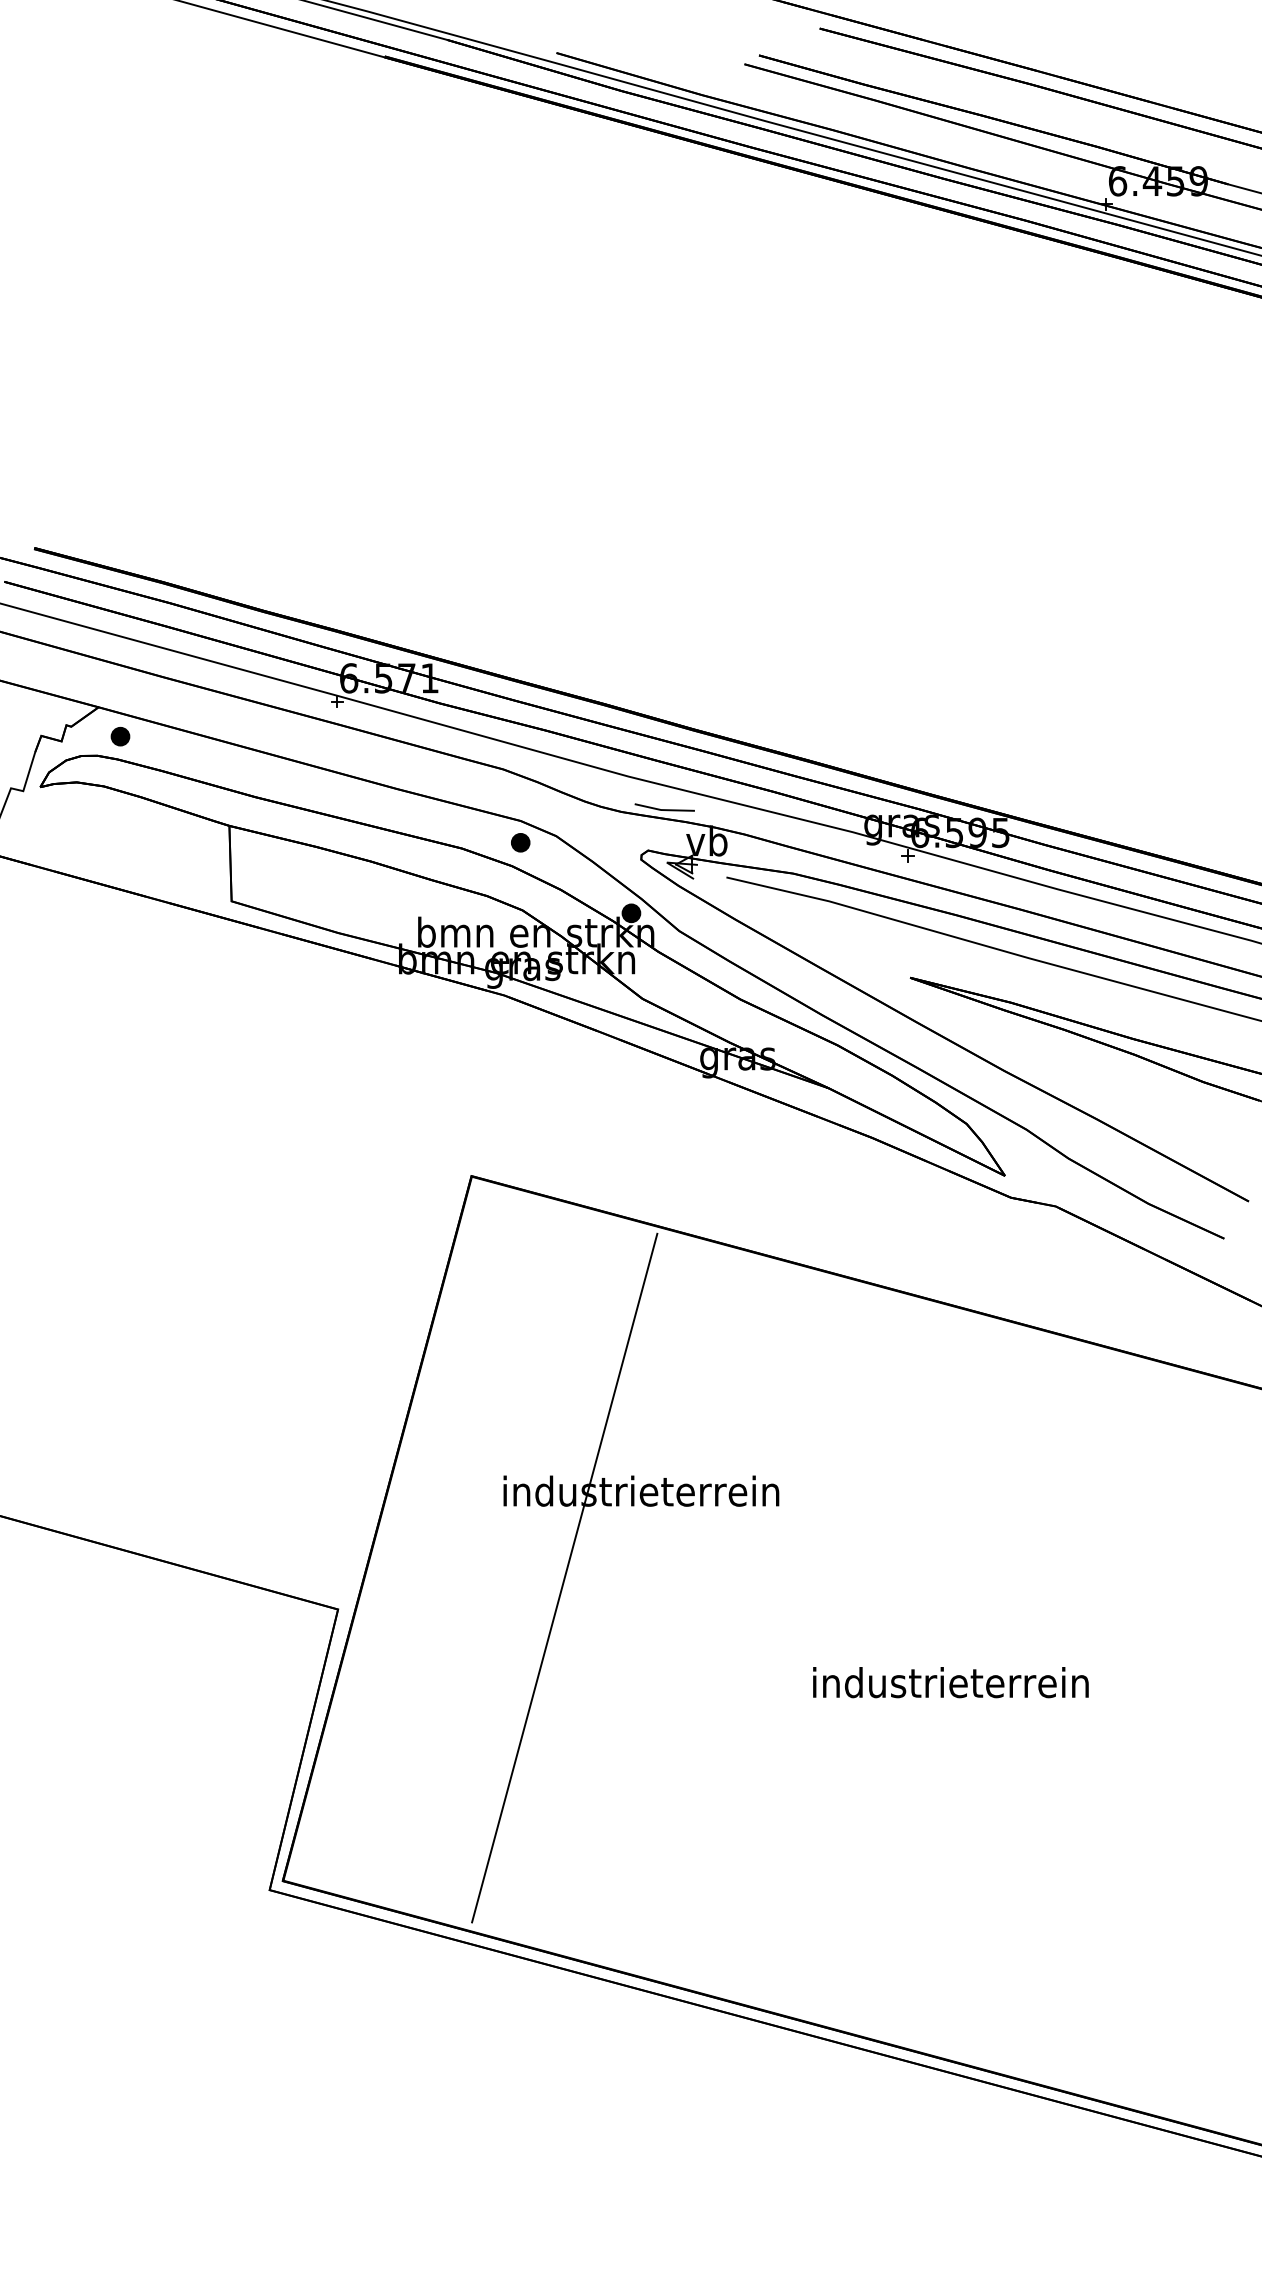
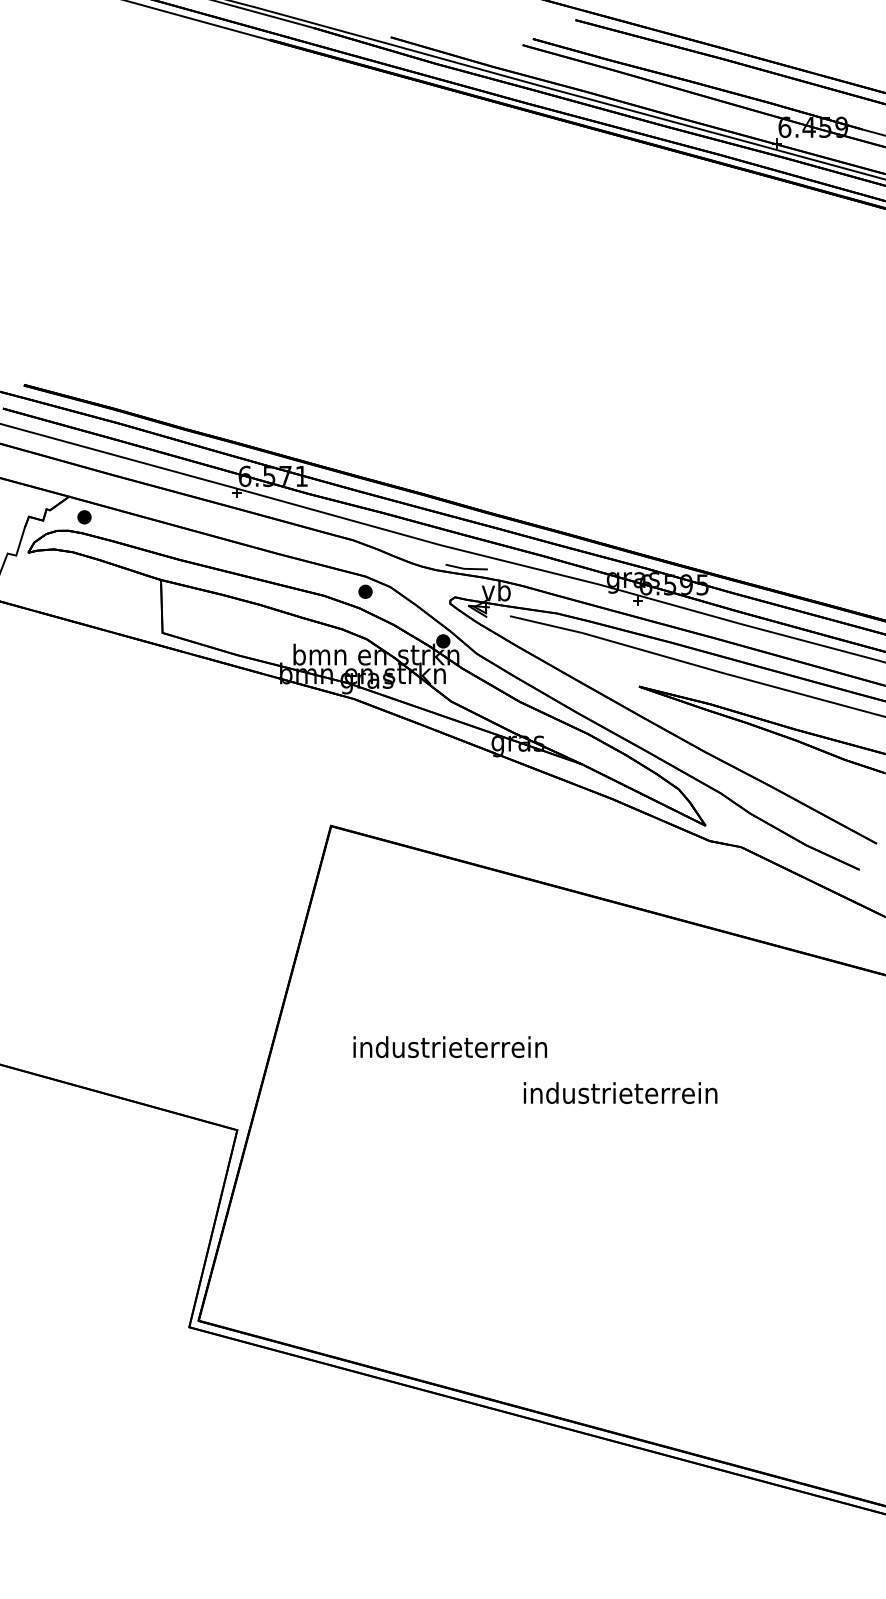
line: (564, 1577) -> (396, 1107), removed
text: (950, 1682) -> (620, 1093), moved

